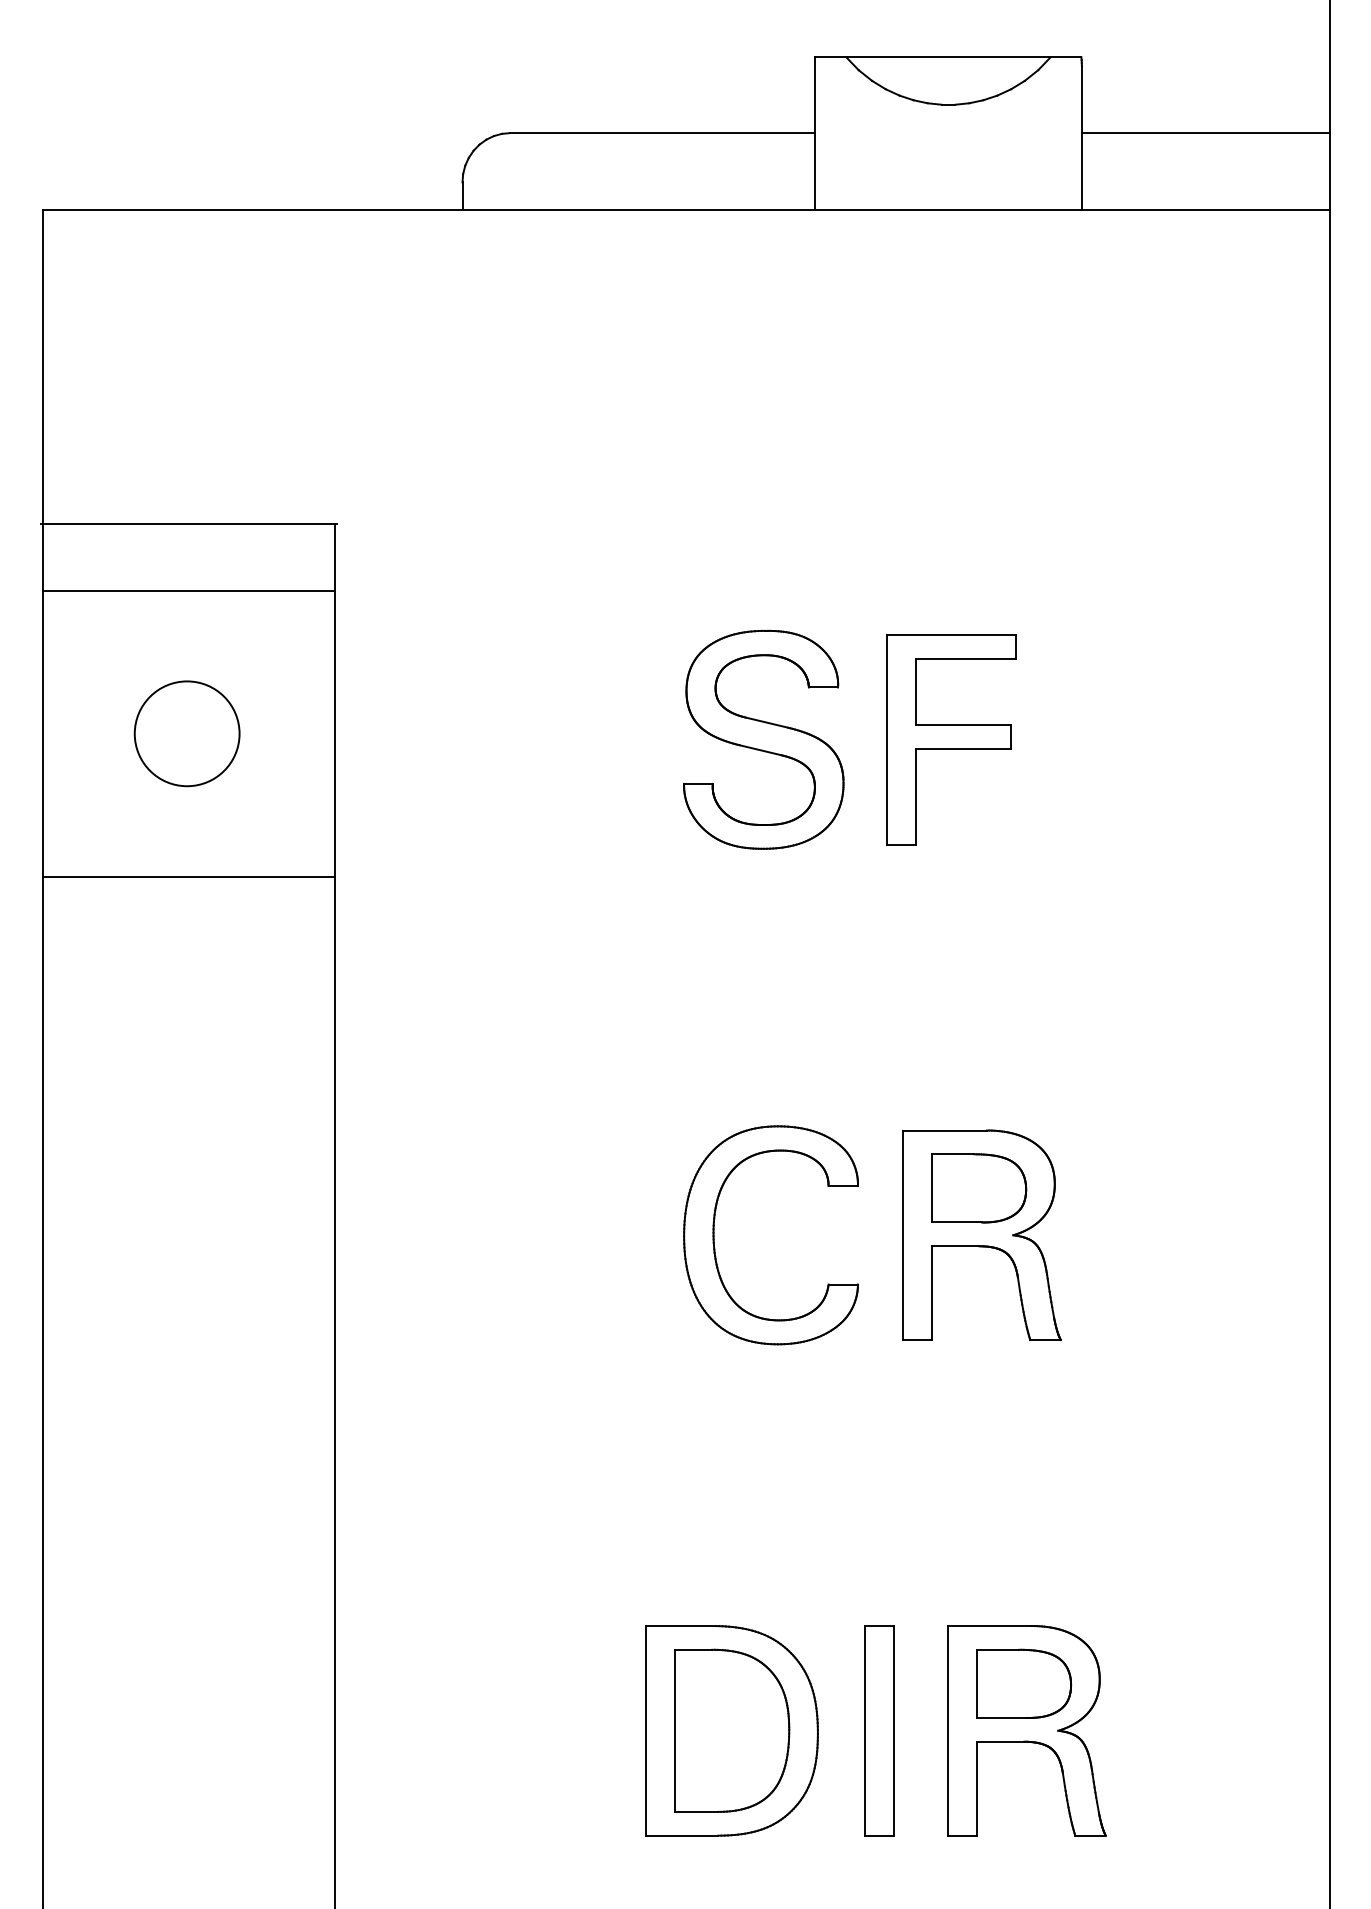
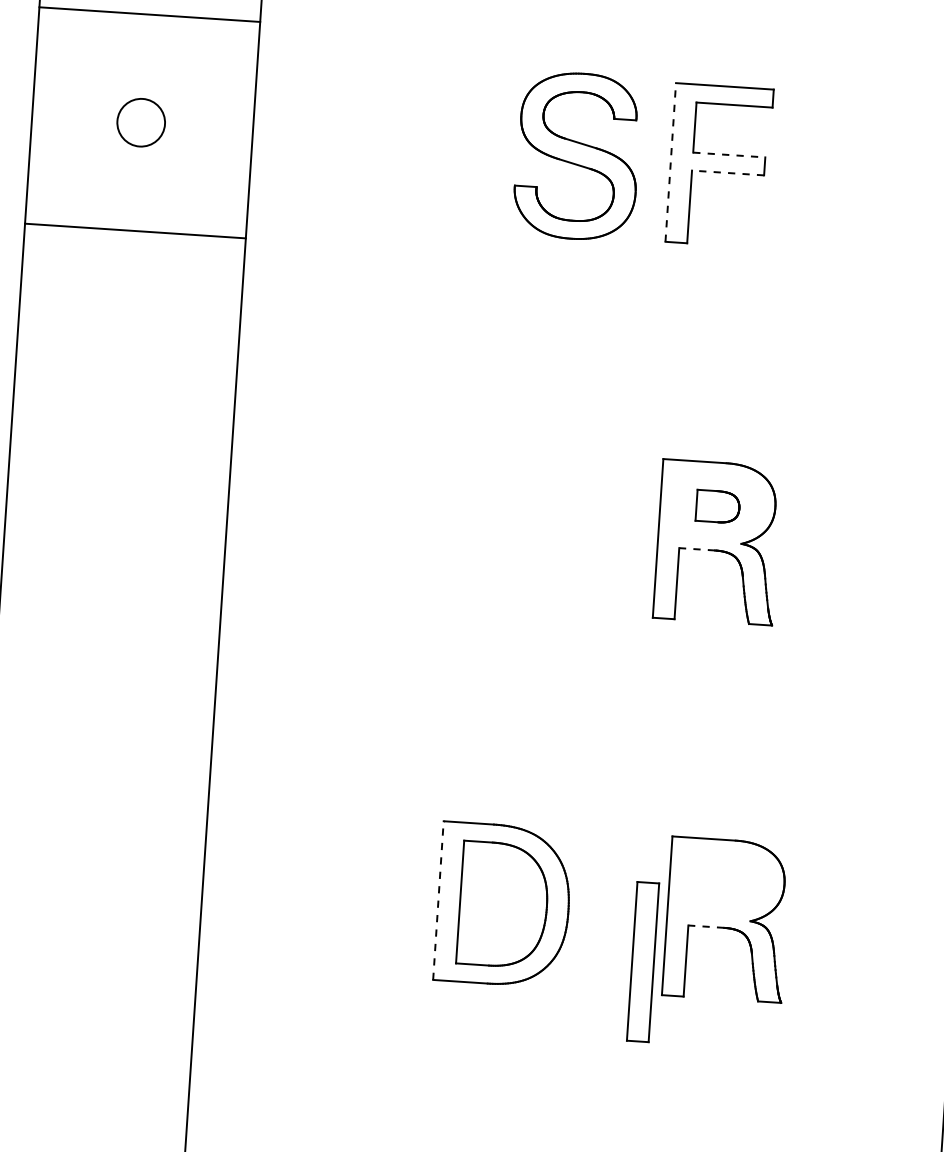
line: (963, 724) -> (729, 154), solid -> dashed
circle: (186, 733) -> (140, 122), size x0.6
line: (887, 739) -> (671, 162), solid -> dashed
line: (963, 748) -> (728, 172), solid -> dashed
part: (979, 1188) -> (718, 506), size x0.6
part: (714, 1235) -> (515, 529), removed
line: (955, 1246) -> (697, 549), solid -> dashed
part: (1024, 1683) -> (727, 883), removed
line: (646, 1730) -> (438, 900), solid -> dashed
part: (879, 1730) -> (643, 961), moved
line: (1000, 1741) -> (706, 926), solid -> dashed

